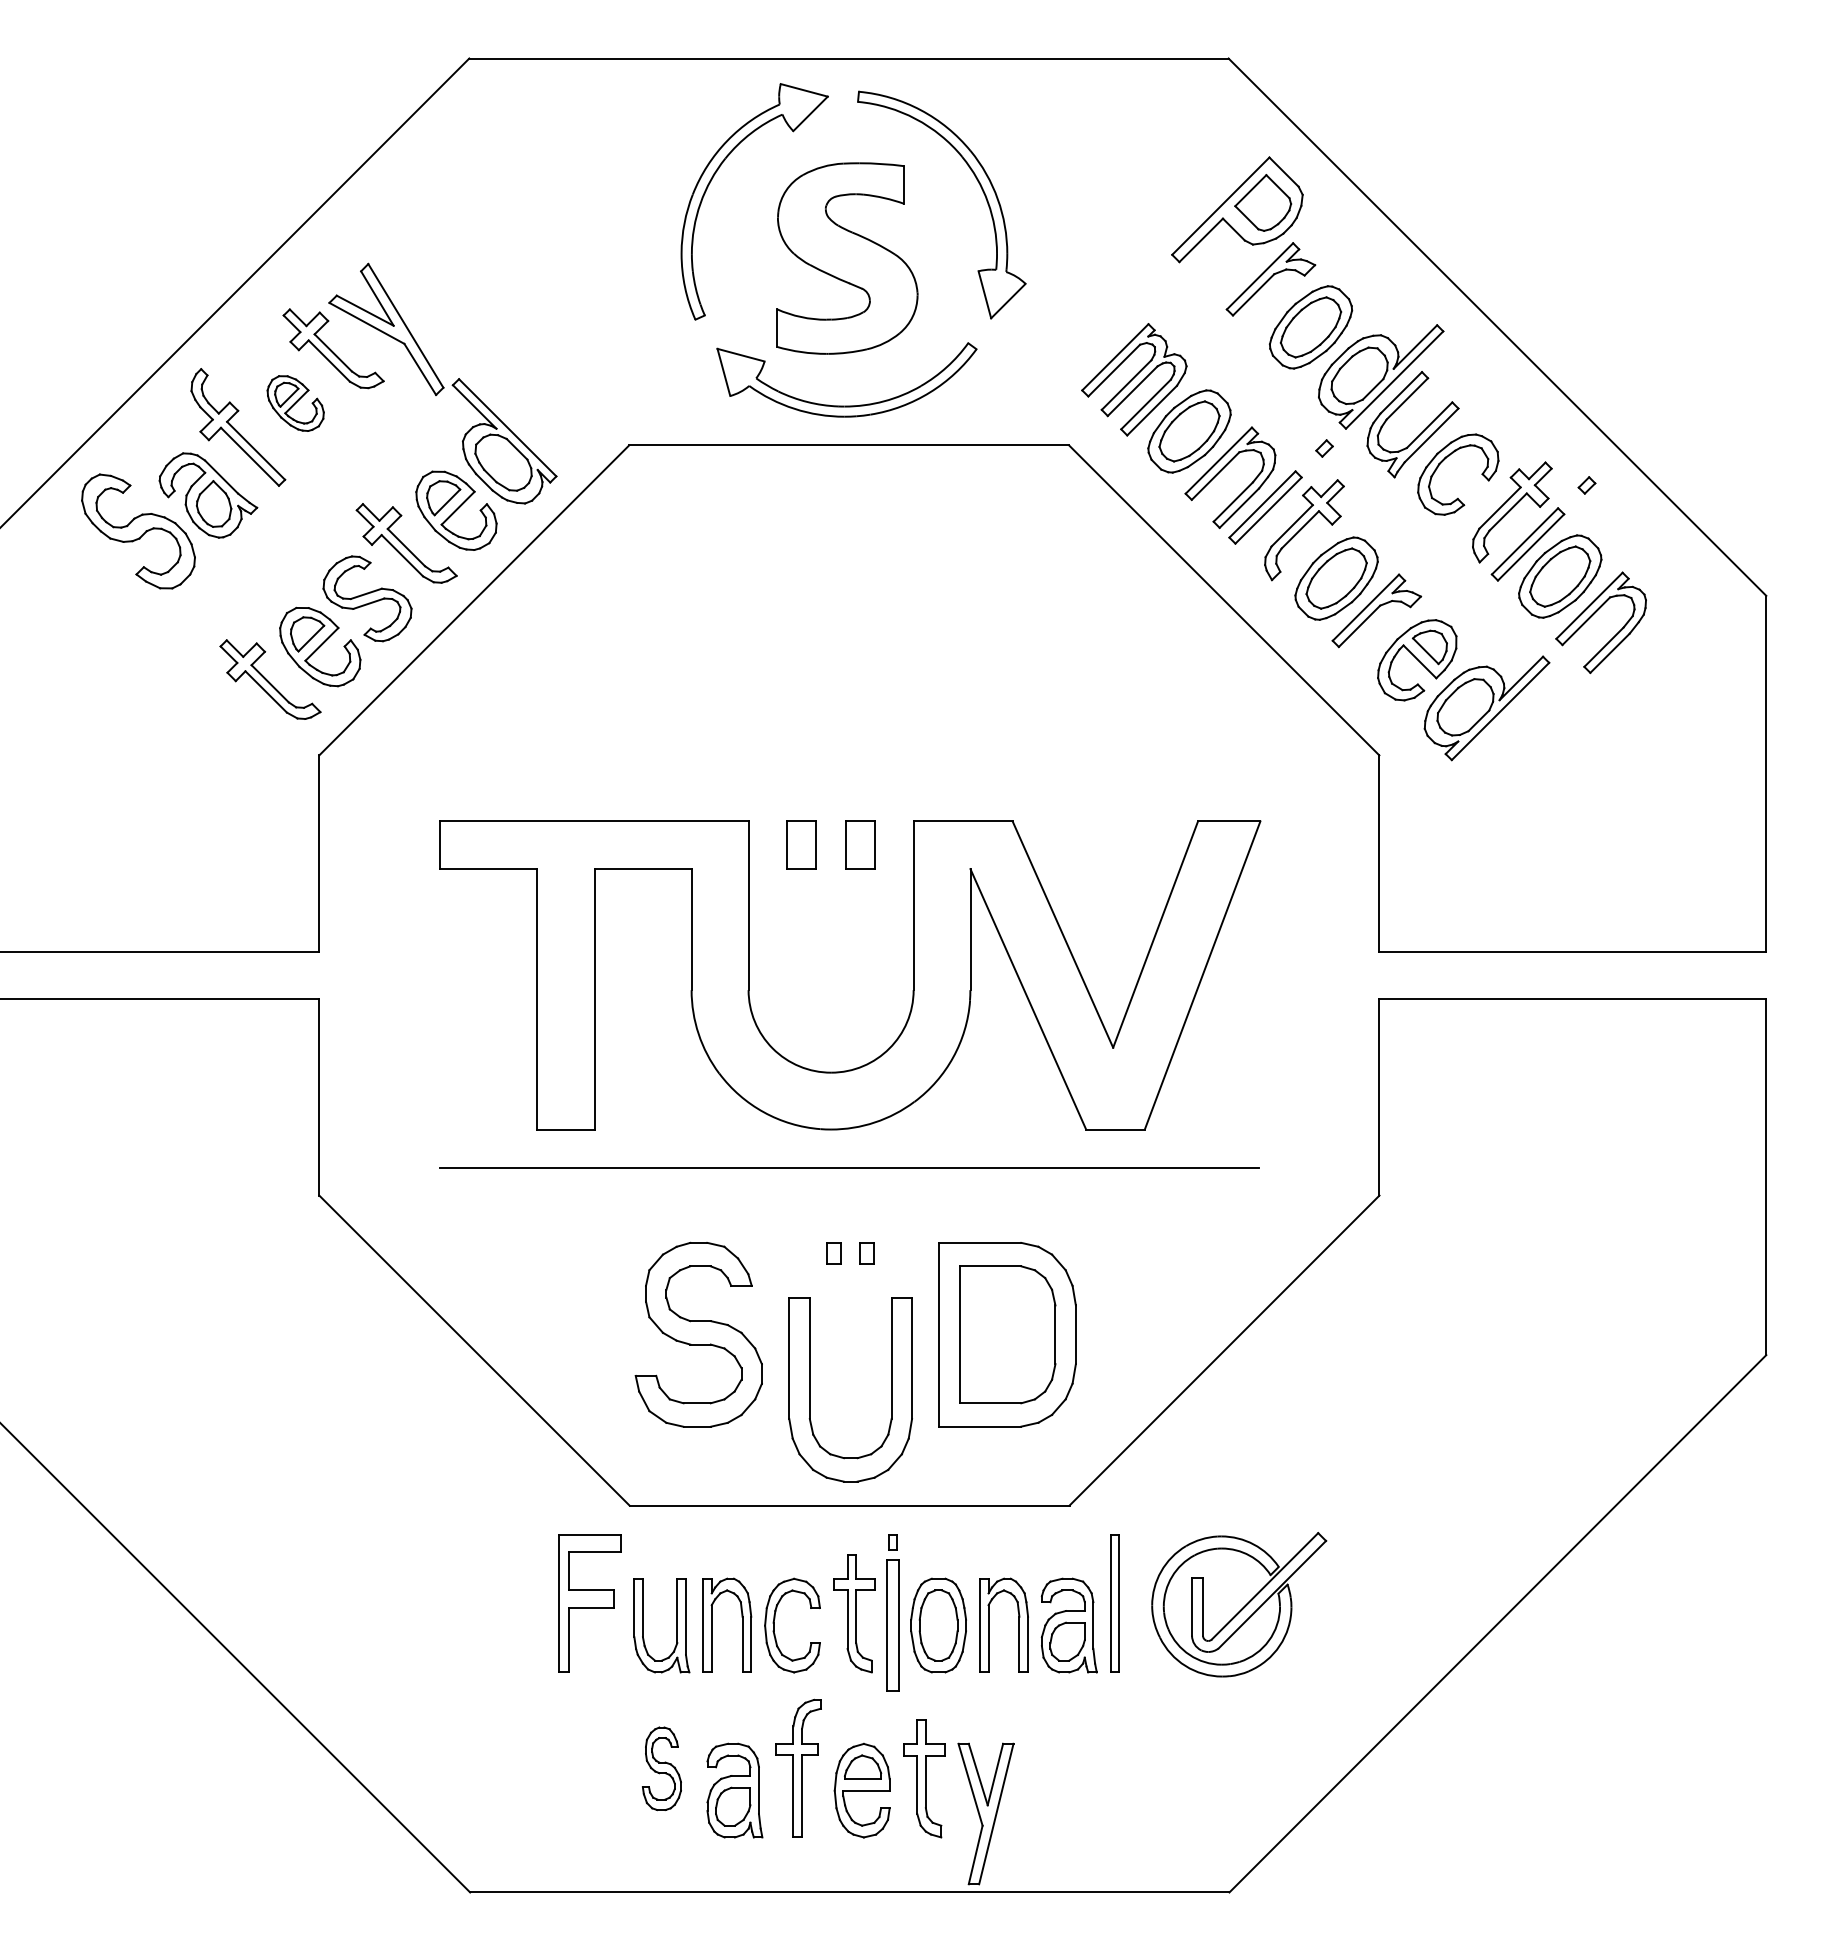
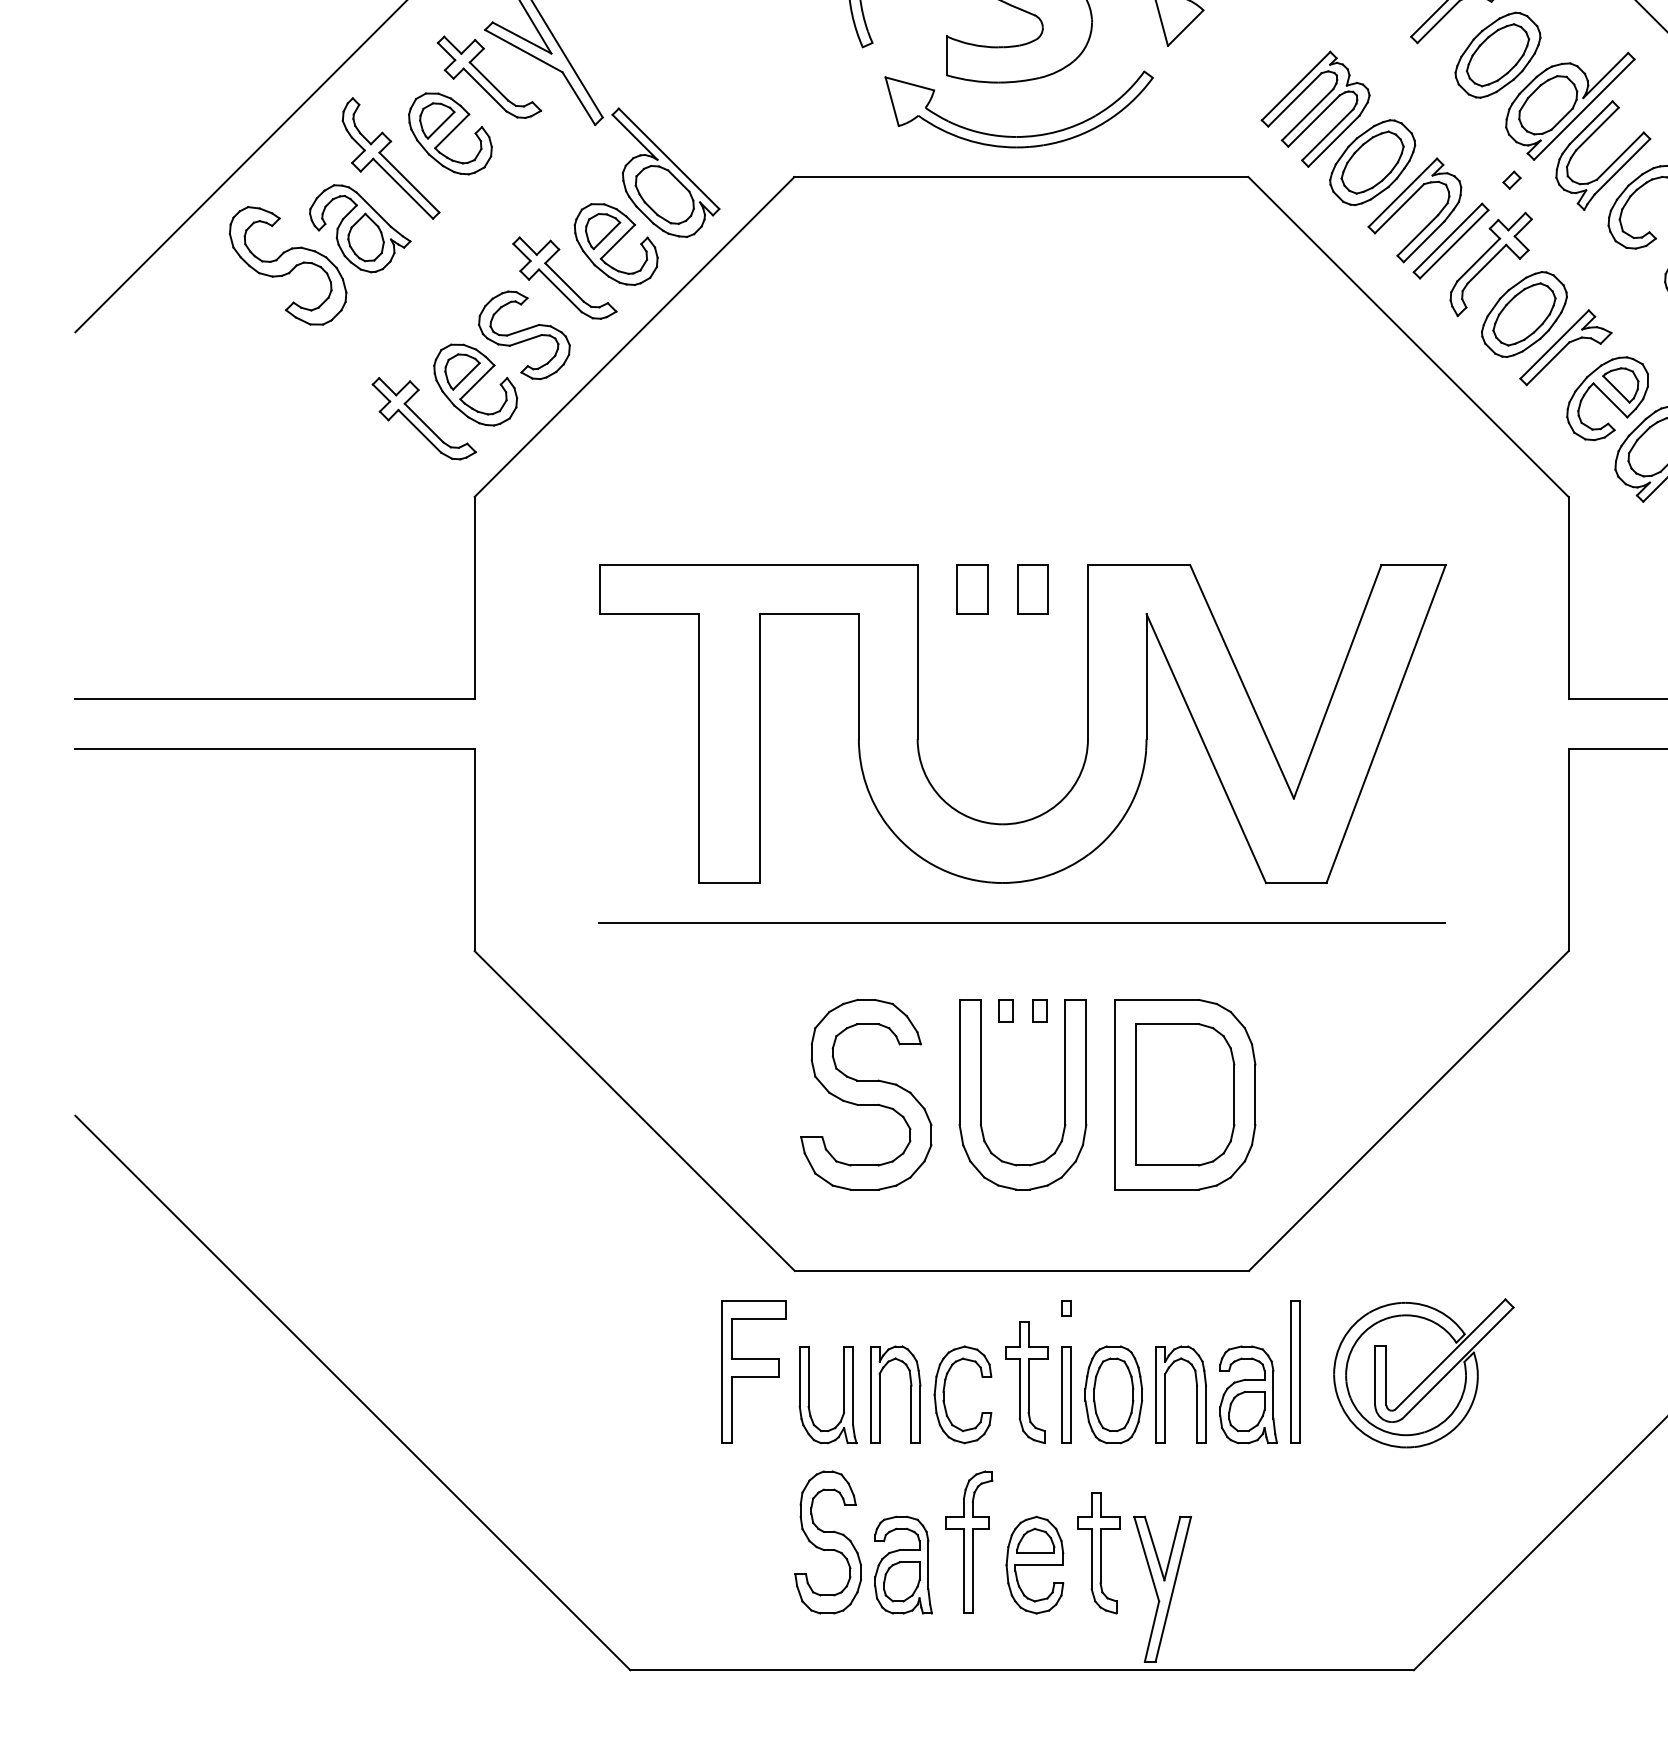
part: (295, 403) -> (450, 133), size x1.43
part: (810, 1389) -> (981, 1094), moved
part: (892, 1625) -> (1066, 1394), size x0.71
part: (661, 1768) -> (827, 1542), size x1.67

